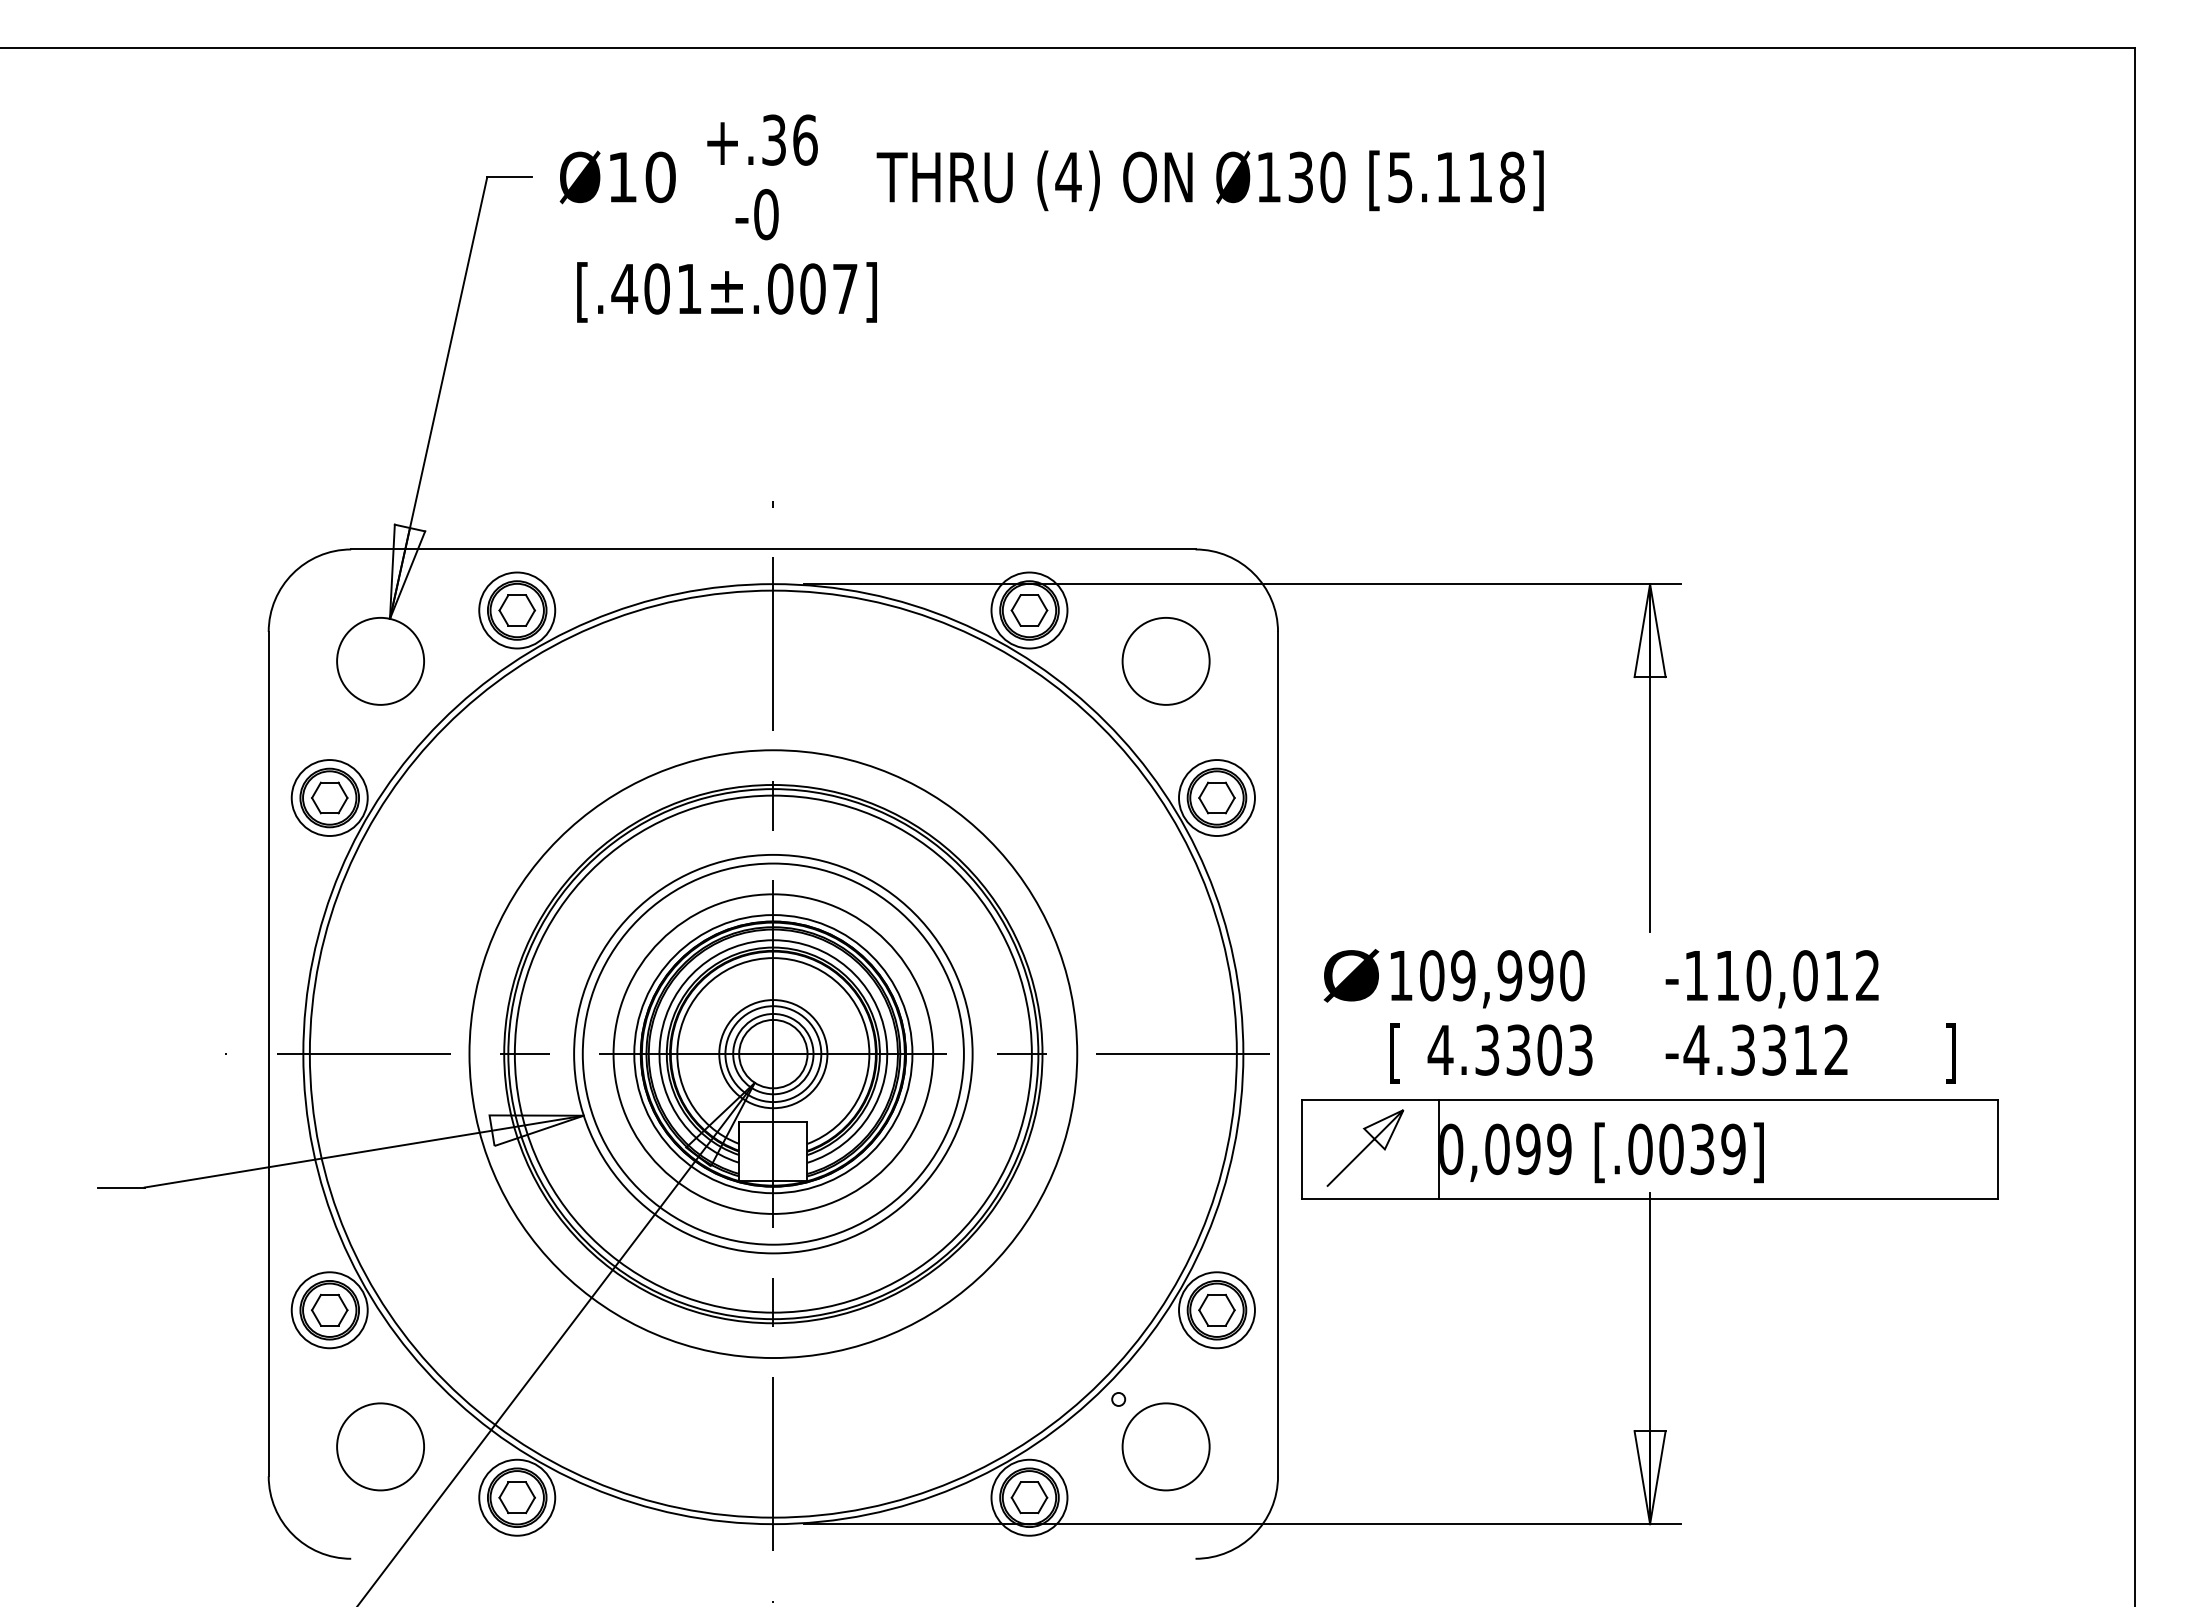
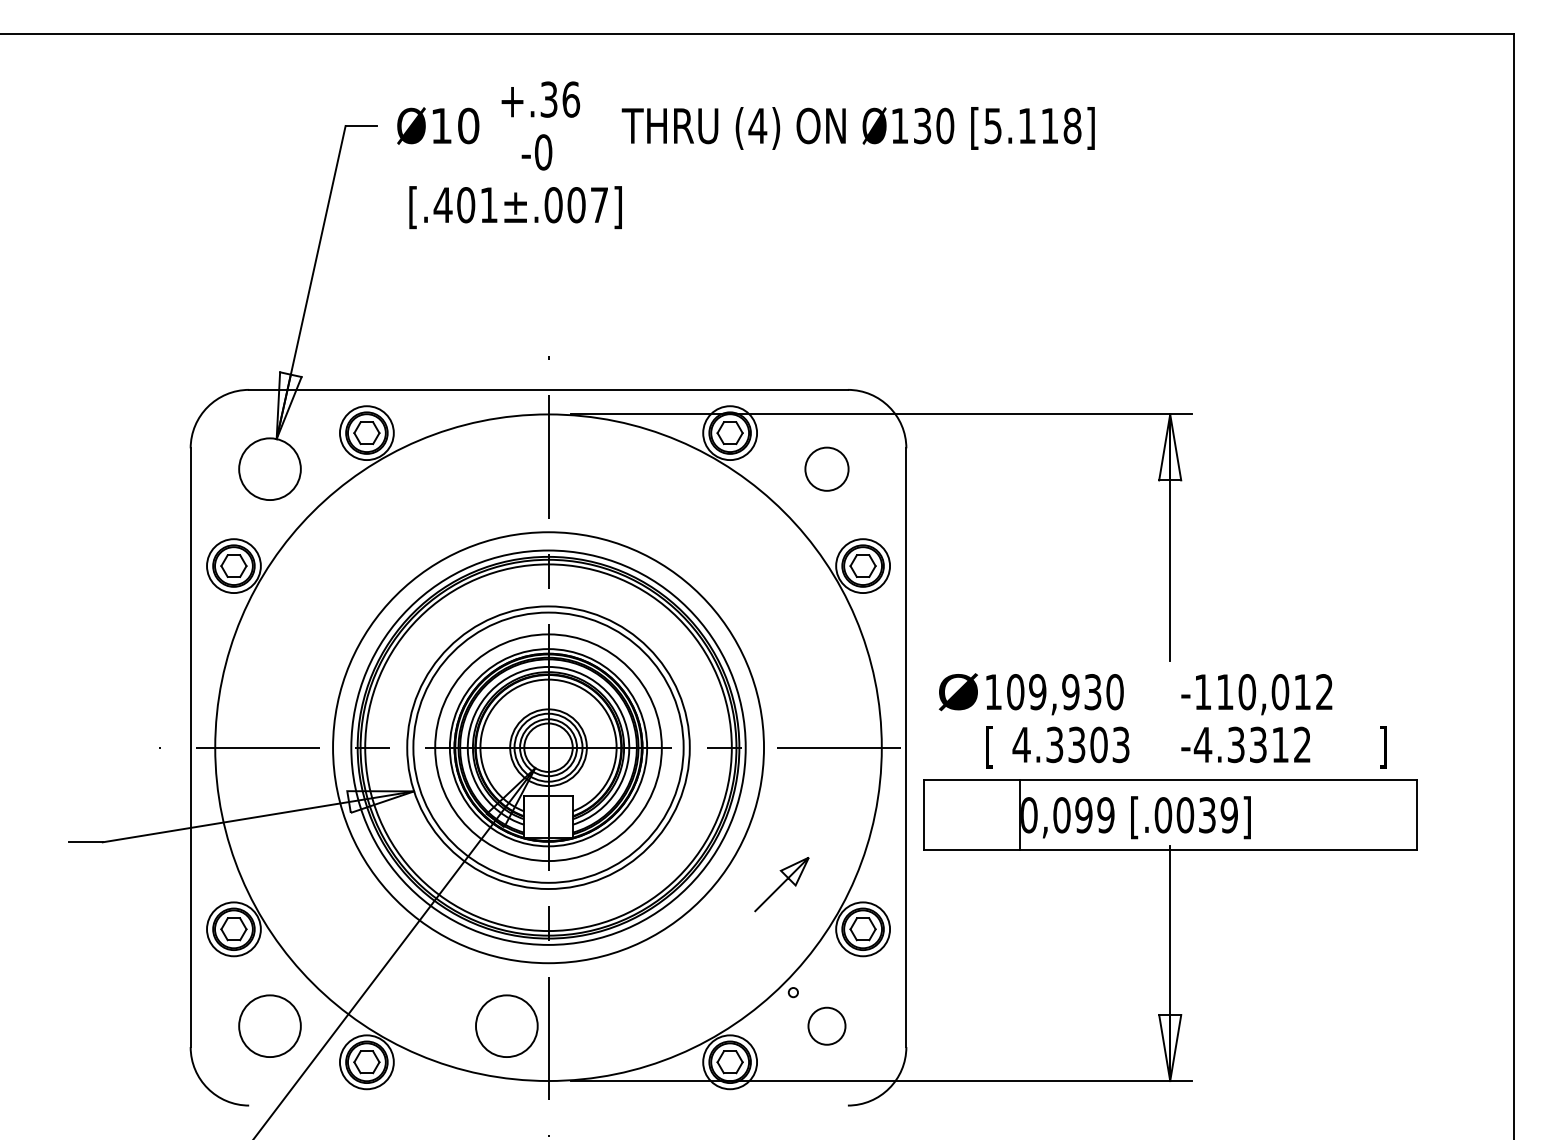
circle: (1165, 661) -> (826, 469), size x0.7
text: (1540, 975) -> (1092, 691), 109,990 -> 109,930
circle: (772, 1053) -> (547, 747), size x0.6
line: (1365, 1147) -> (781, 884), moved
circle: (714, 1446) -> (506, 1025), added
circle: (1165, 1446) -> (826, 1025), size x0.6

